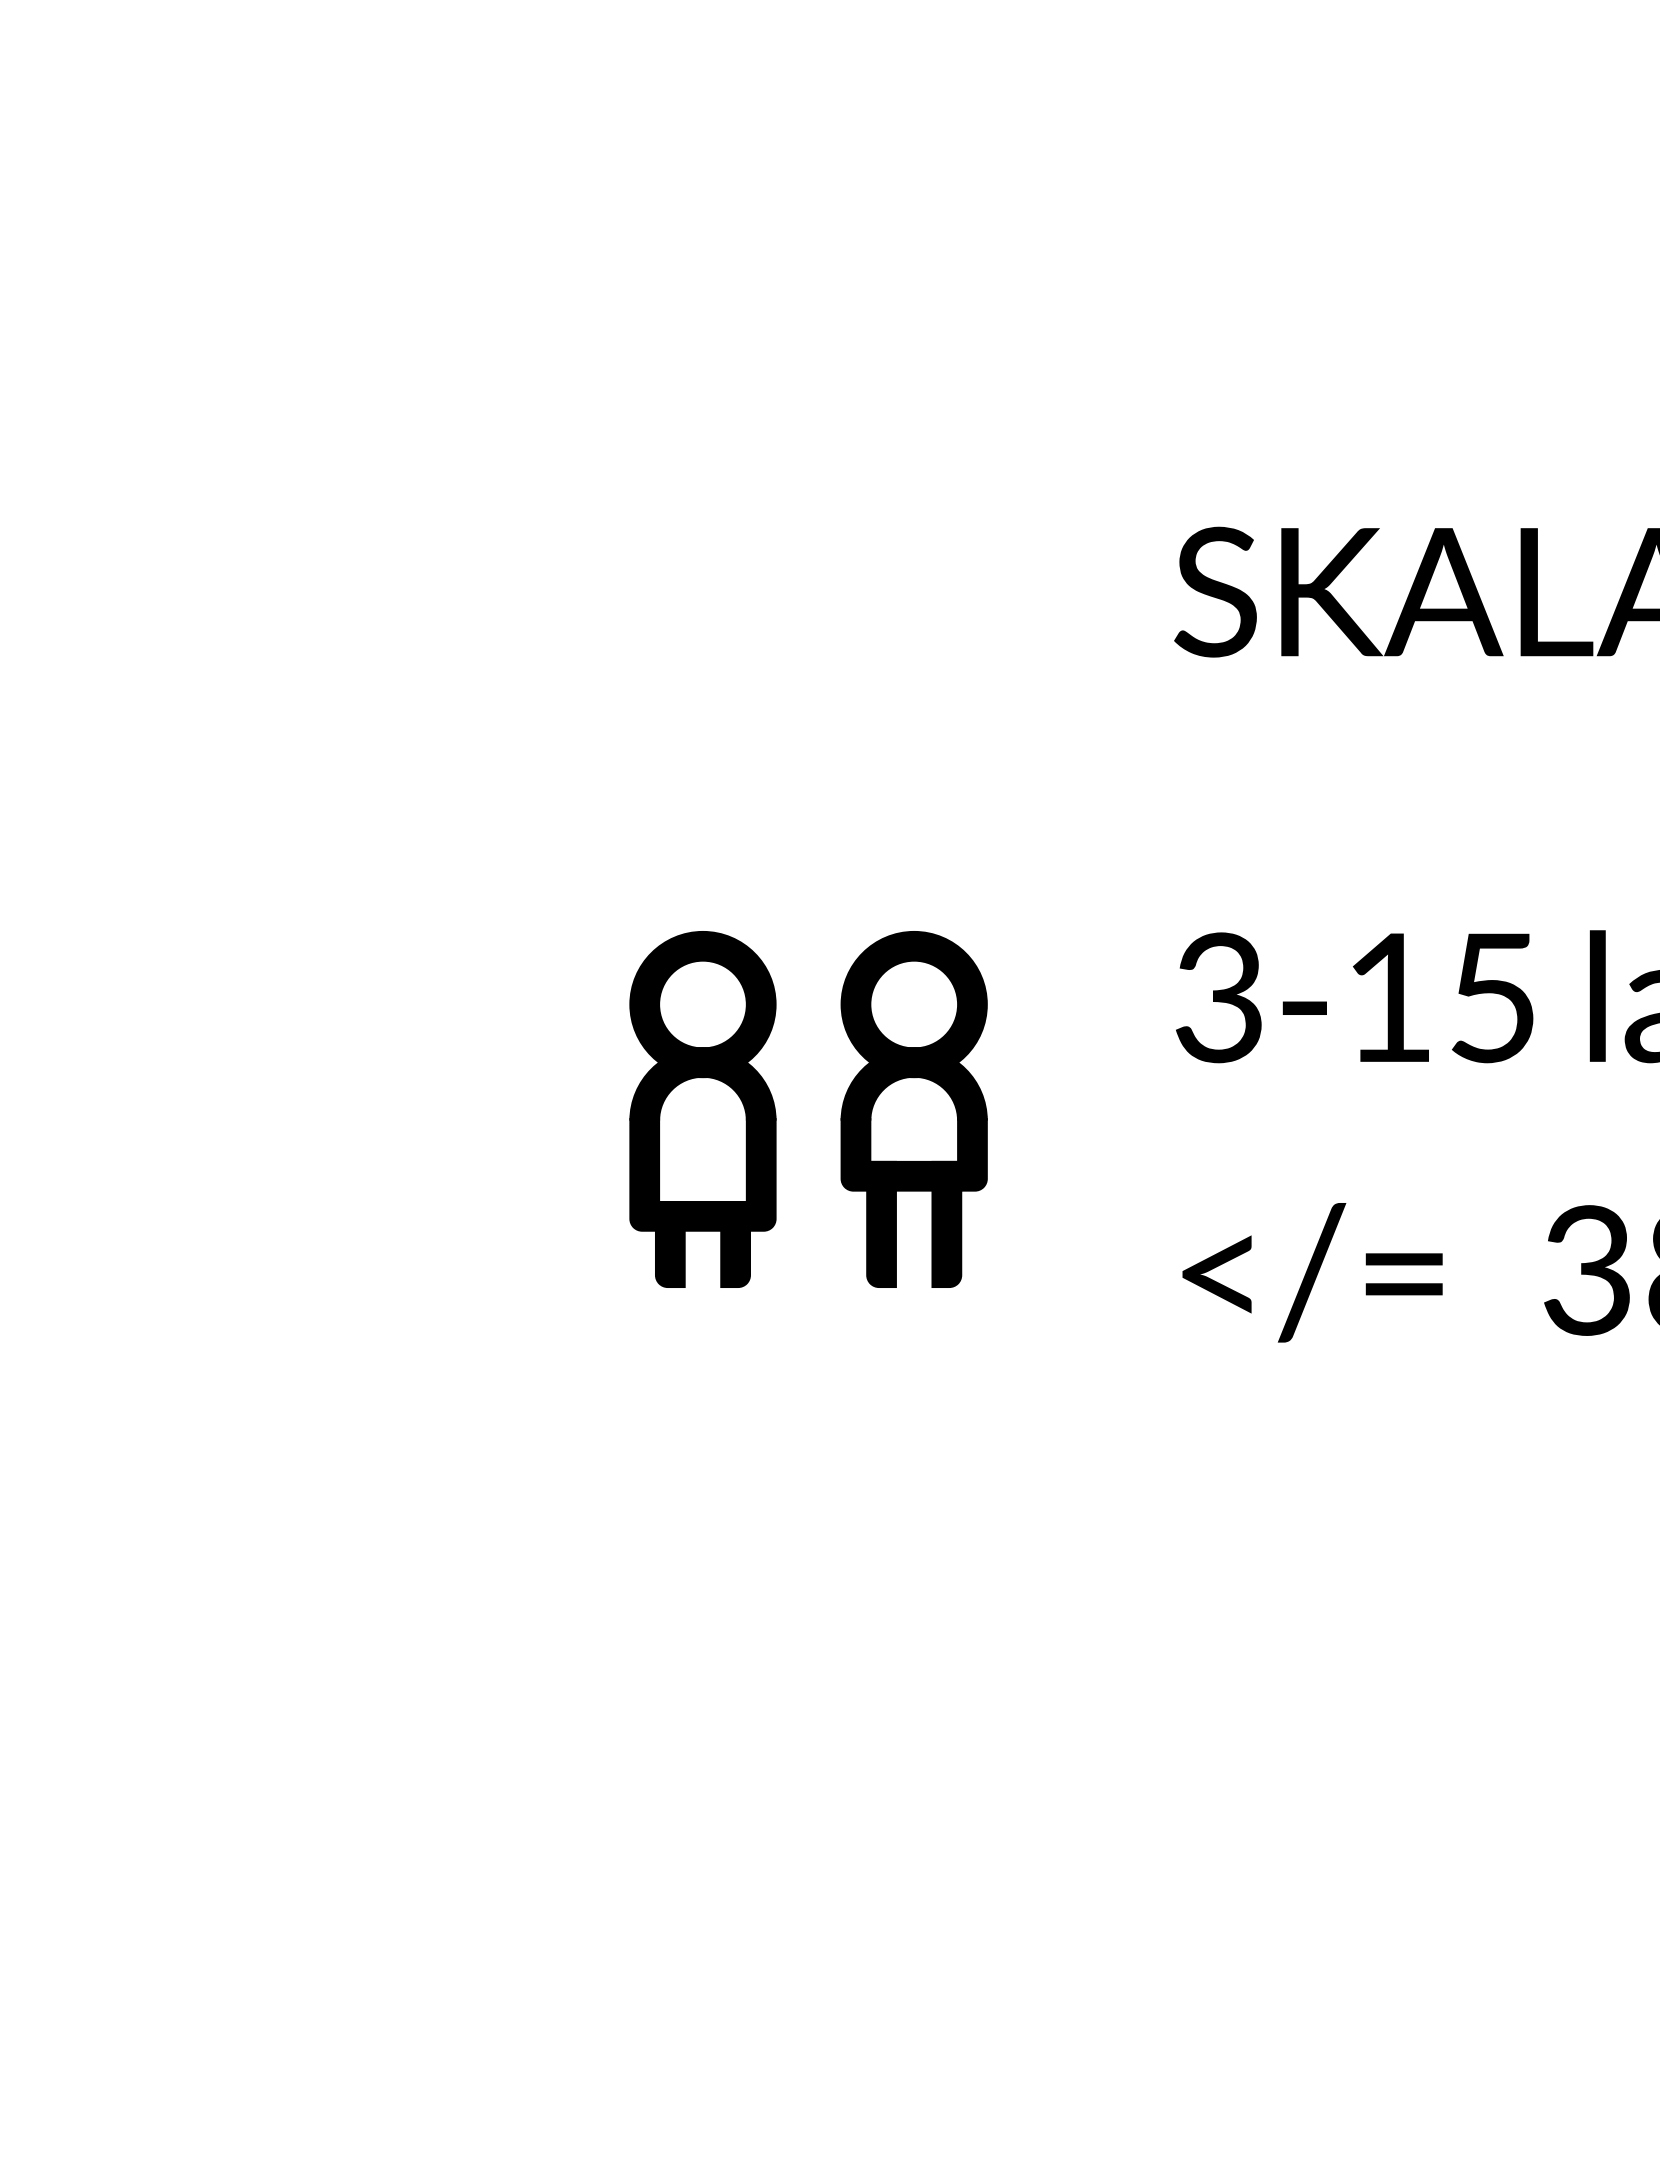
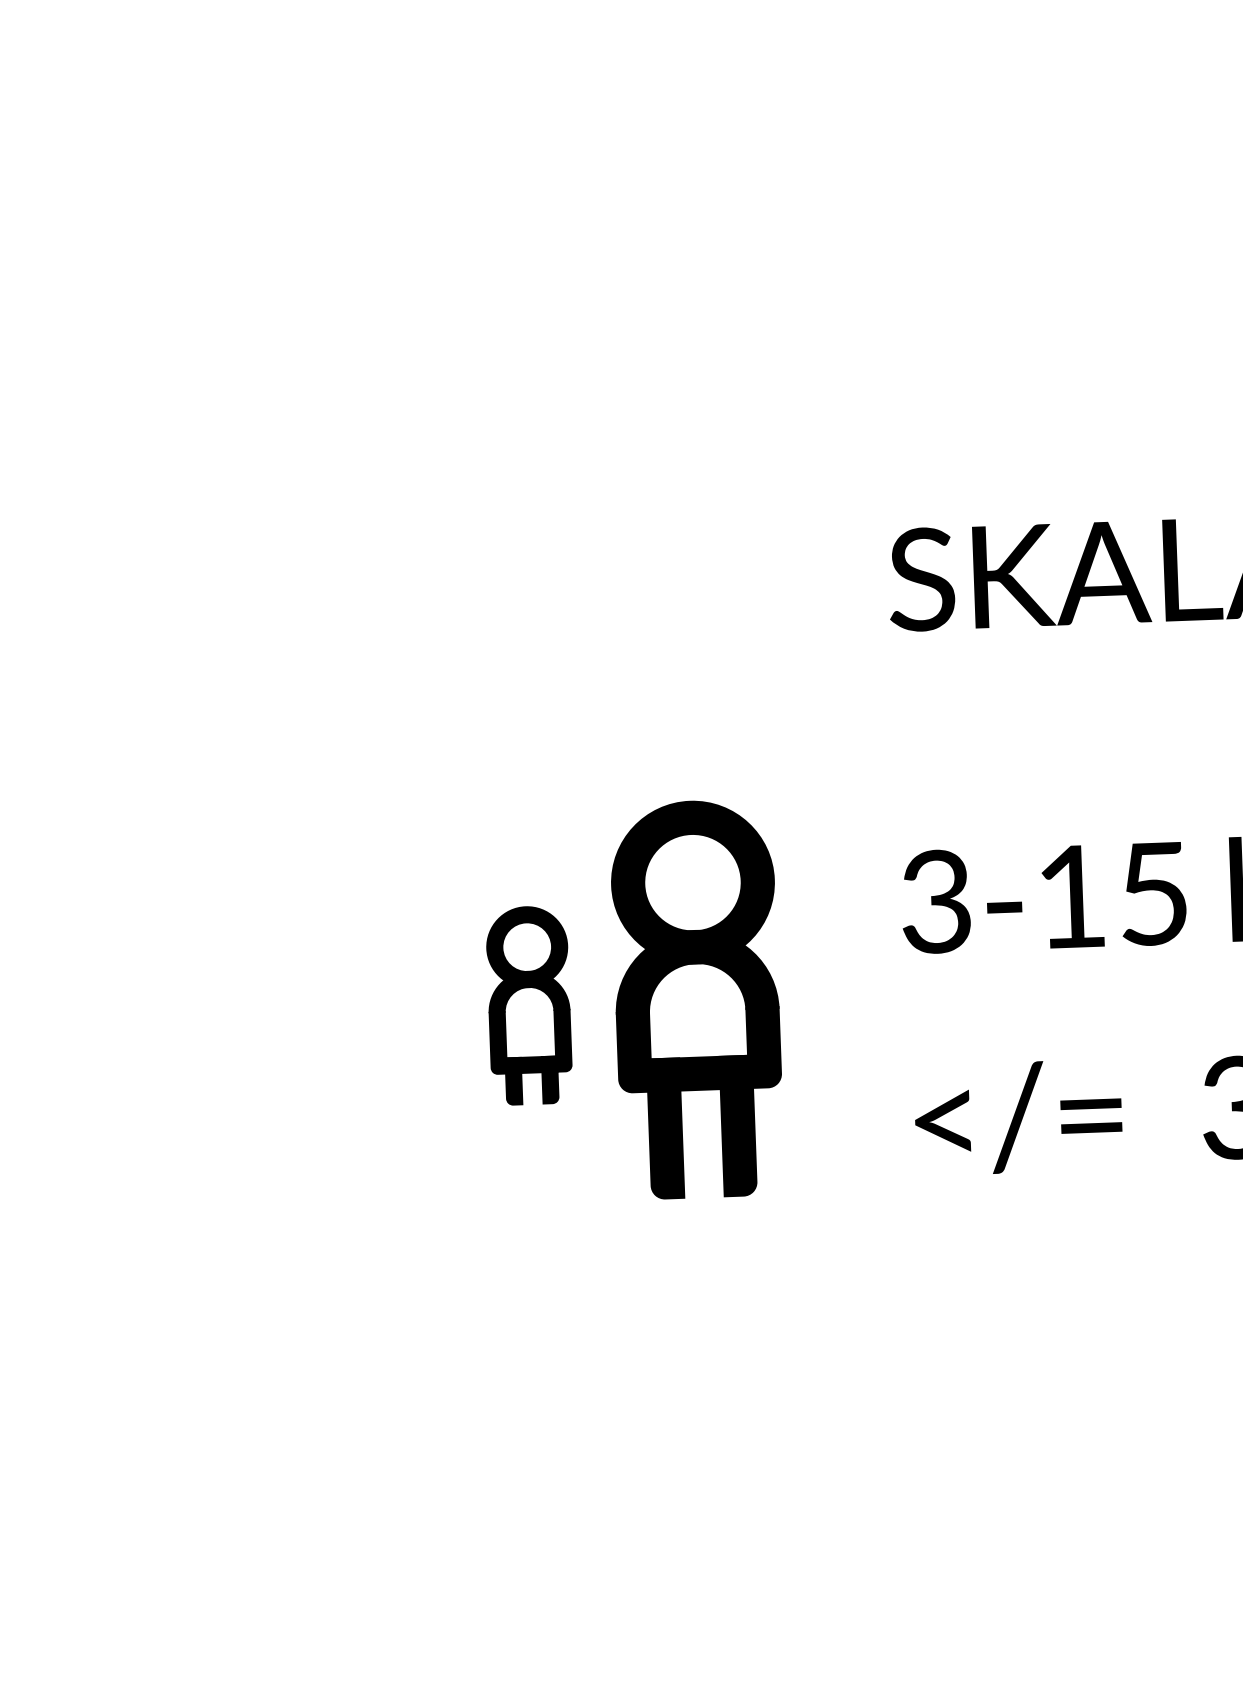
part: (702, 1109) -> (528, 1005), size x0.7
part: (913, 1109) -> (696, 999), size x1.4

